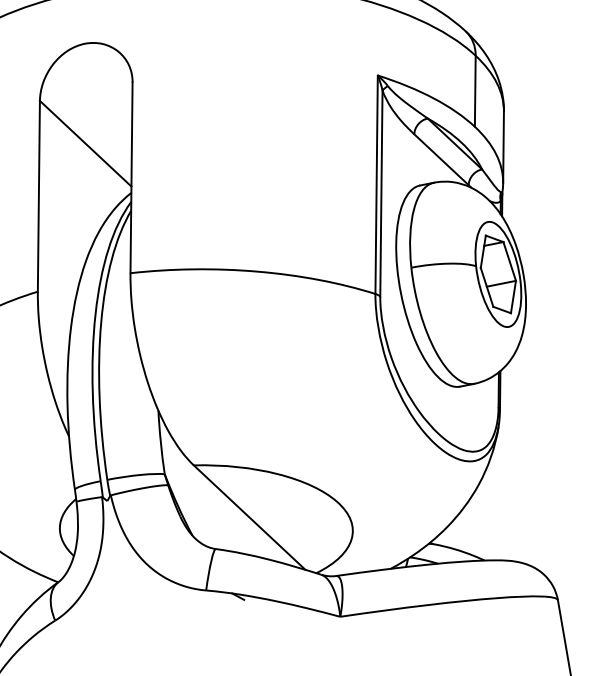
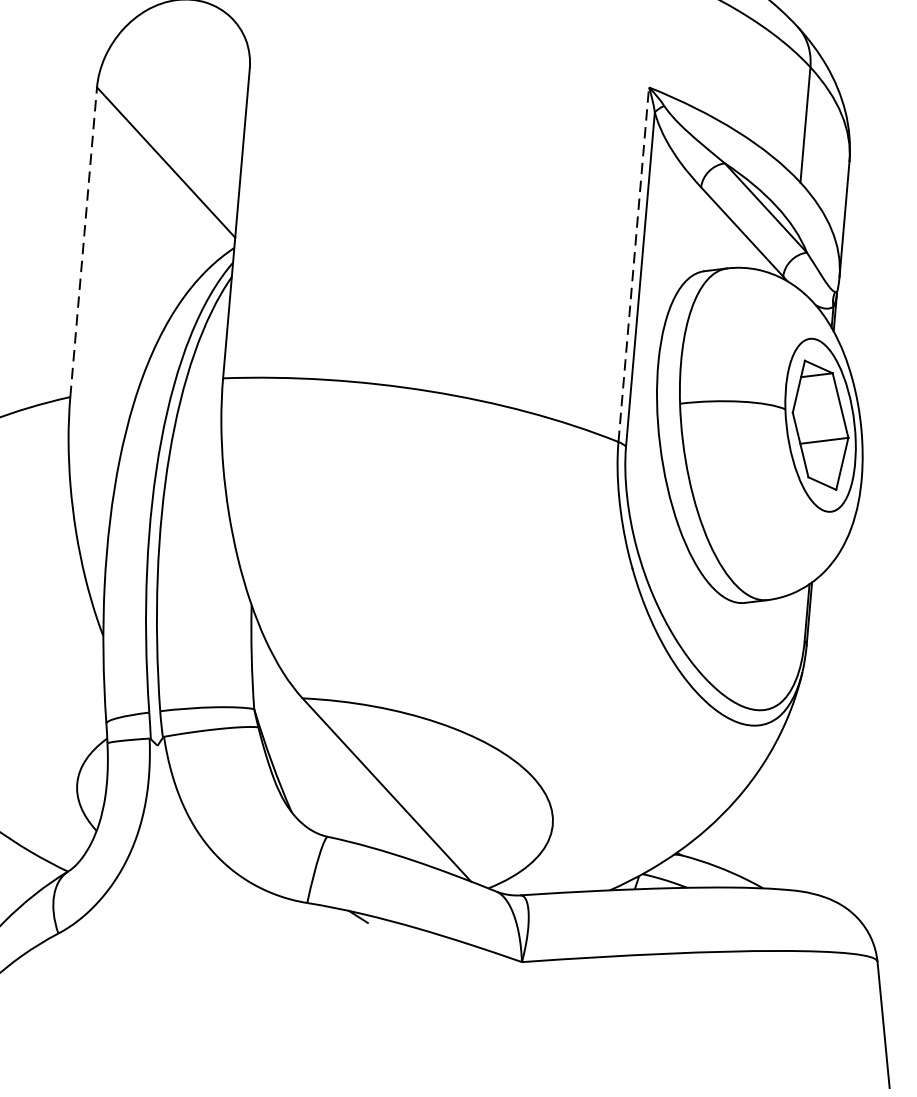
line: (376, 184) -> (633, 264), solid -> dashed
line: (38, 195) -> (83, 240), solid -> dashed

